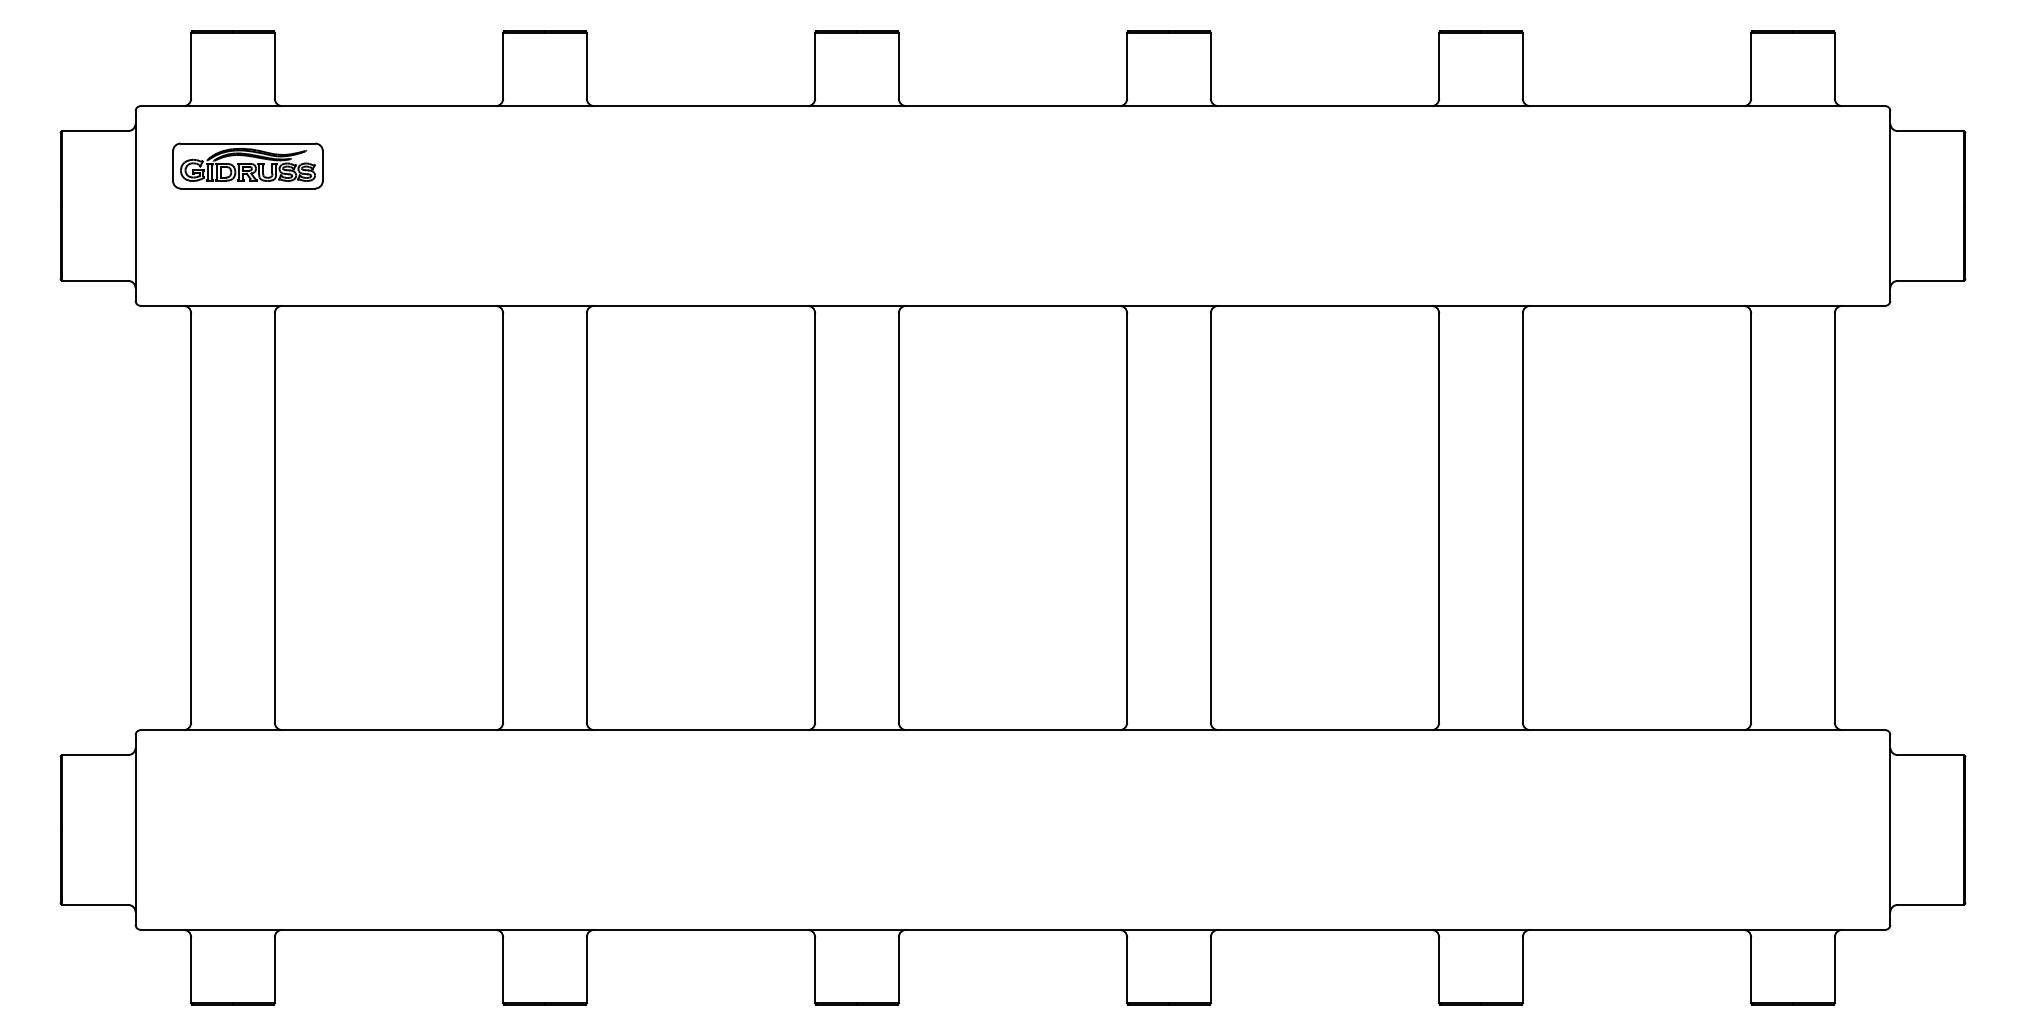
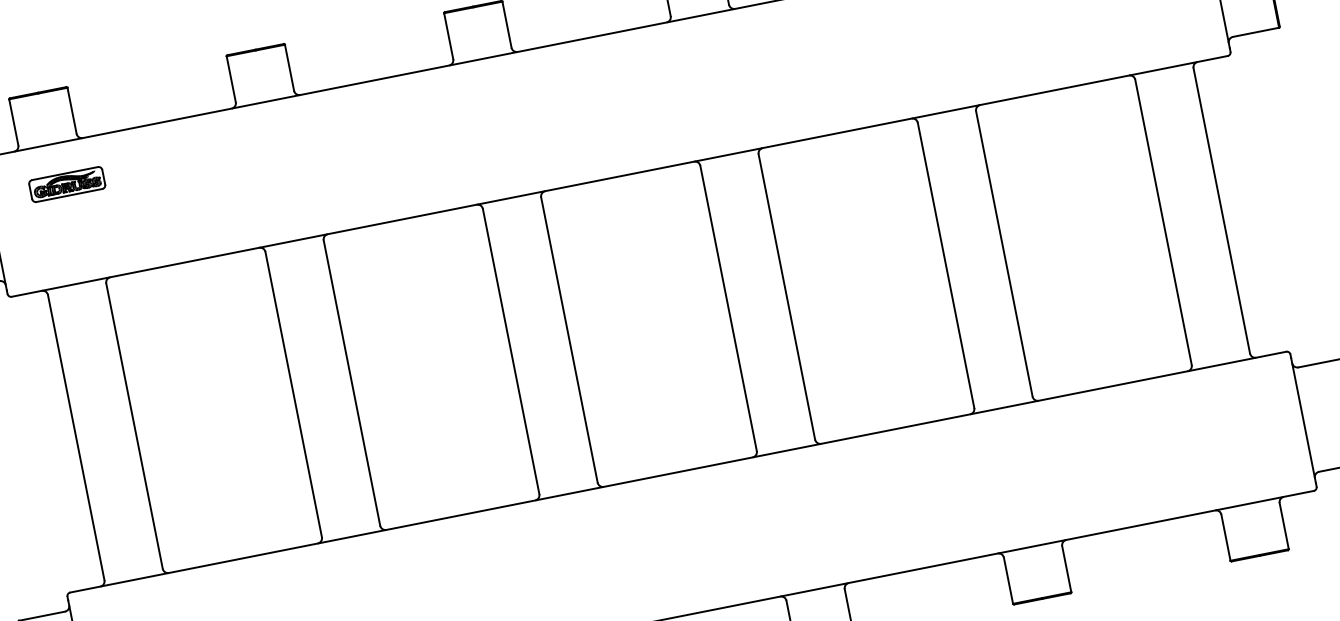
part: (247, 165) -> (66, 184), size x0.7

